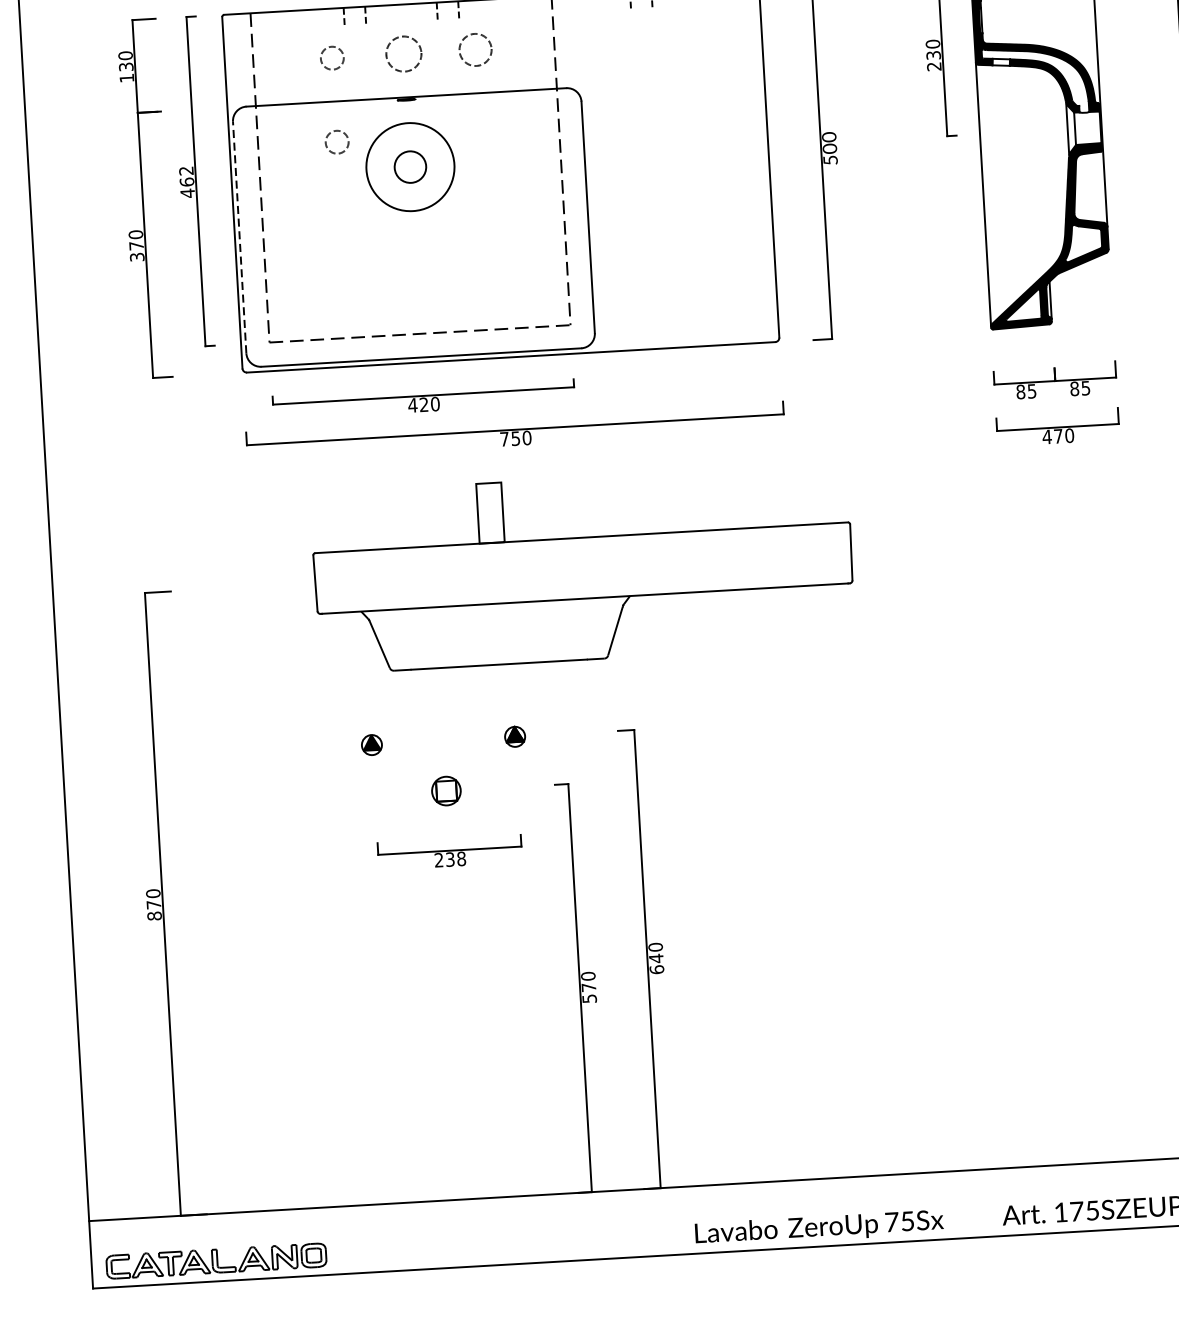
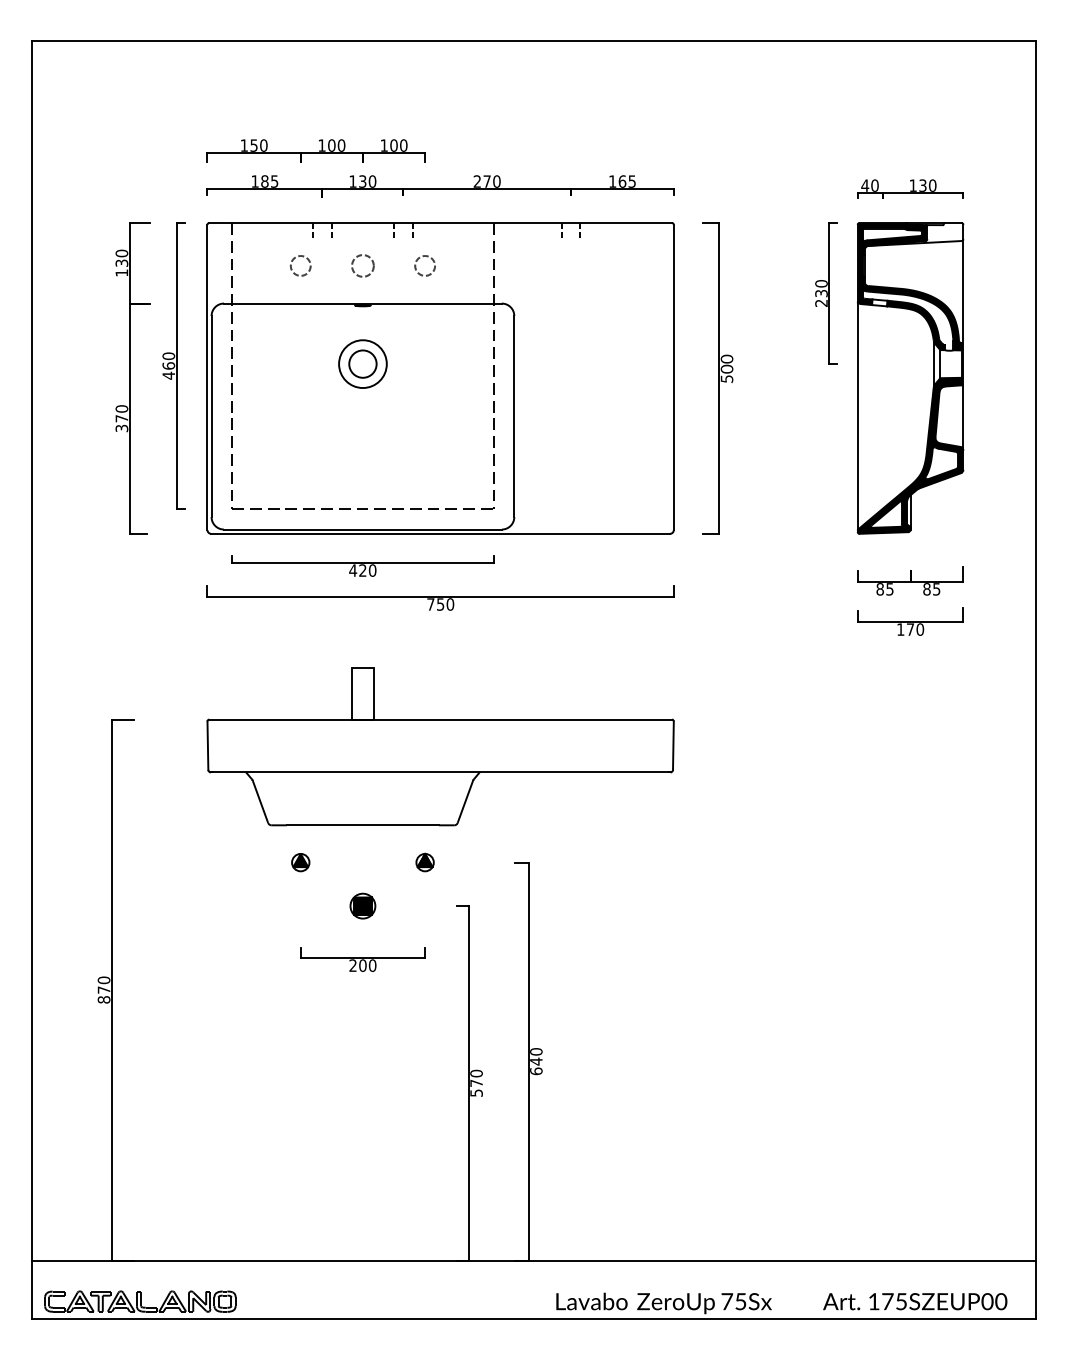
circle: (474, 49) -> (424, 265), size x0.71
circle: (403, 53) -> (362, 265), size x0.71
circle: (336, 141) -> (300, 338), removed
circle: (409, 167) -> (362, 364), size x0.62
text: (186, 170) -> (168, 355), 462 -> 460
line: (239, 237) -> (211, 416), dashed -> solid
text: (1046, 436) -> (900, 629), 470 -> 170
part: (583, 568) -> (440, 746), moved
fill: (445, 790) -> (362, 905), added
text: (455, 859) -> (367, 965), 238 -> 200

